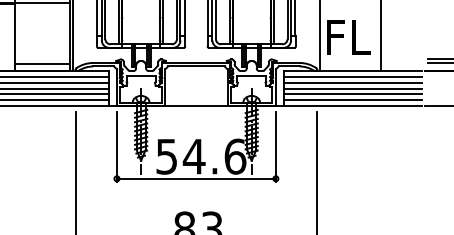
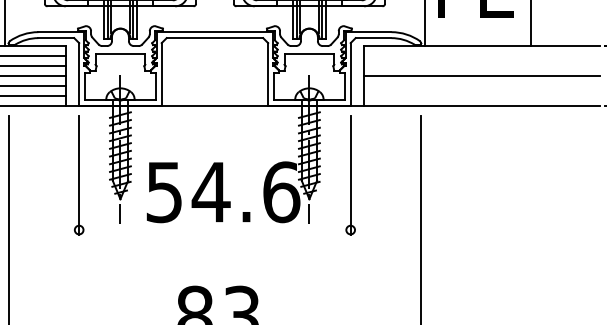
line: (352, 76) -> (481, 55), removed
line: (352, 82) -> (481, 65), removed
line: (352, 94) -> (481, 85), removed
line: (352, 100) -> (481, 96), removed
line: (195, 178) -> (213, 229), removed

